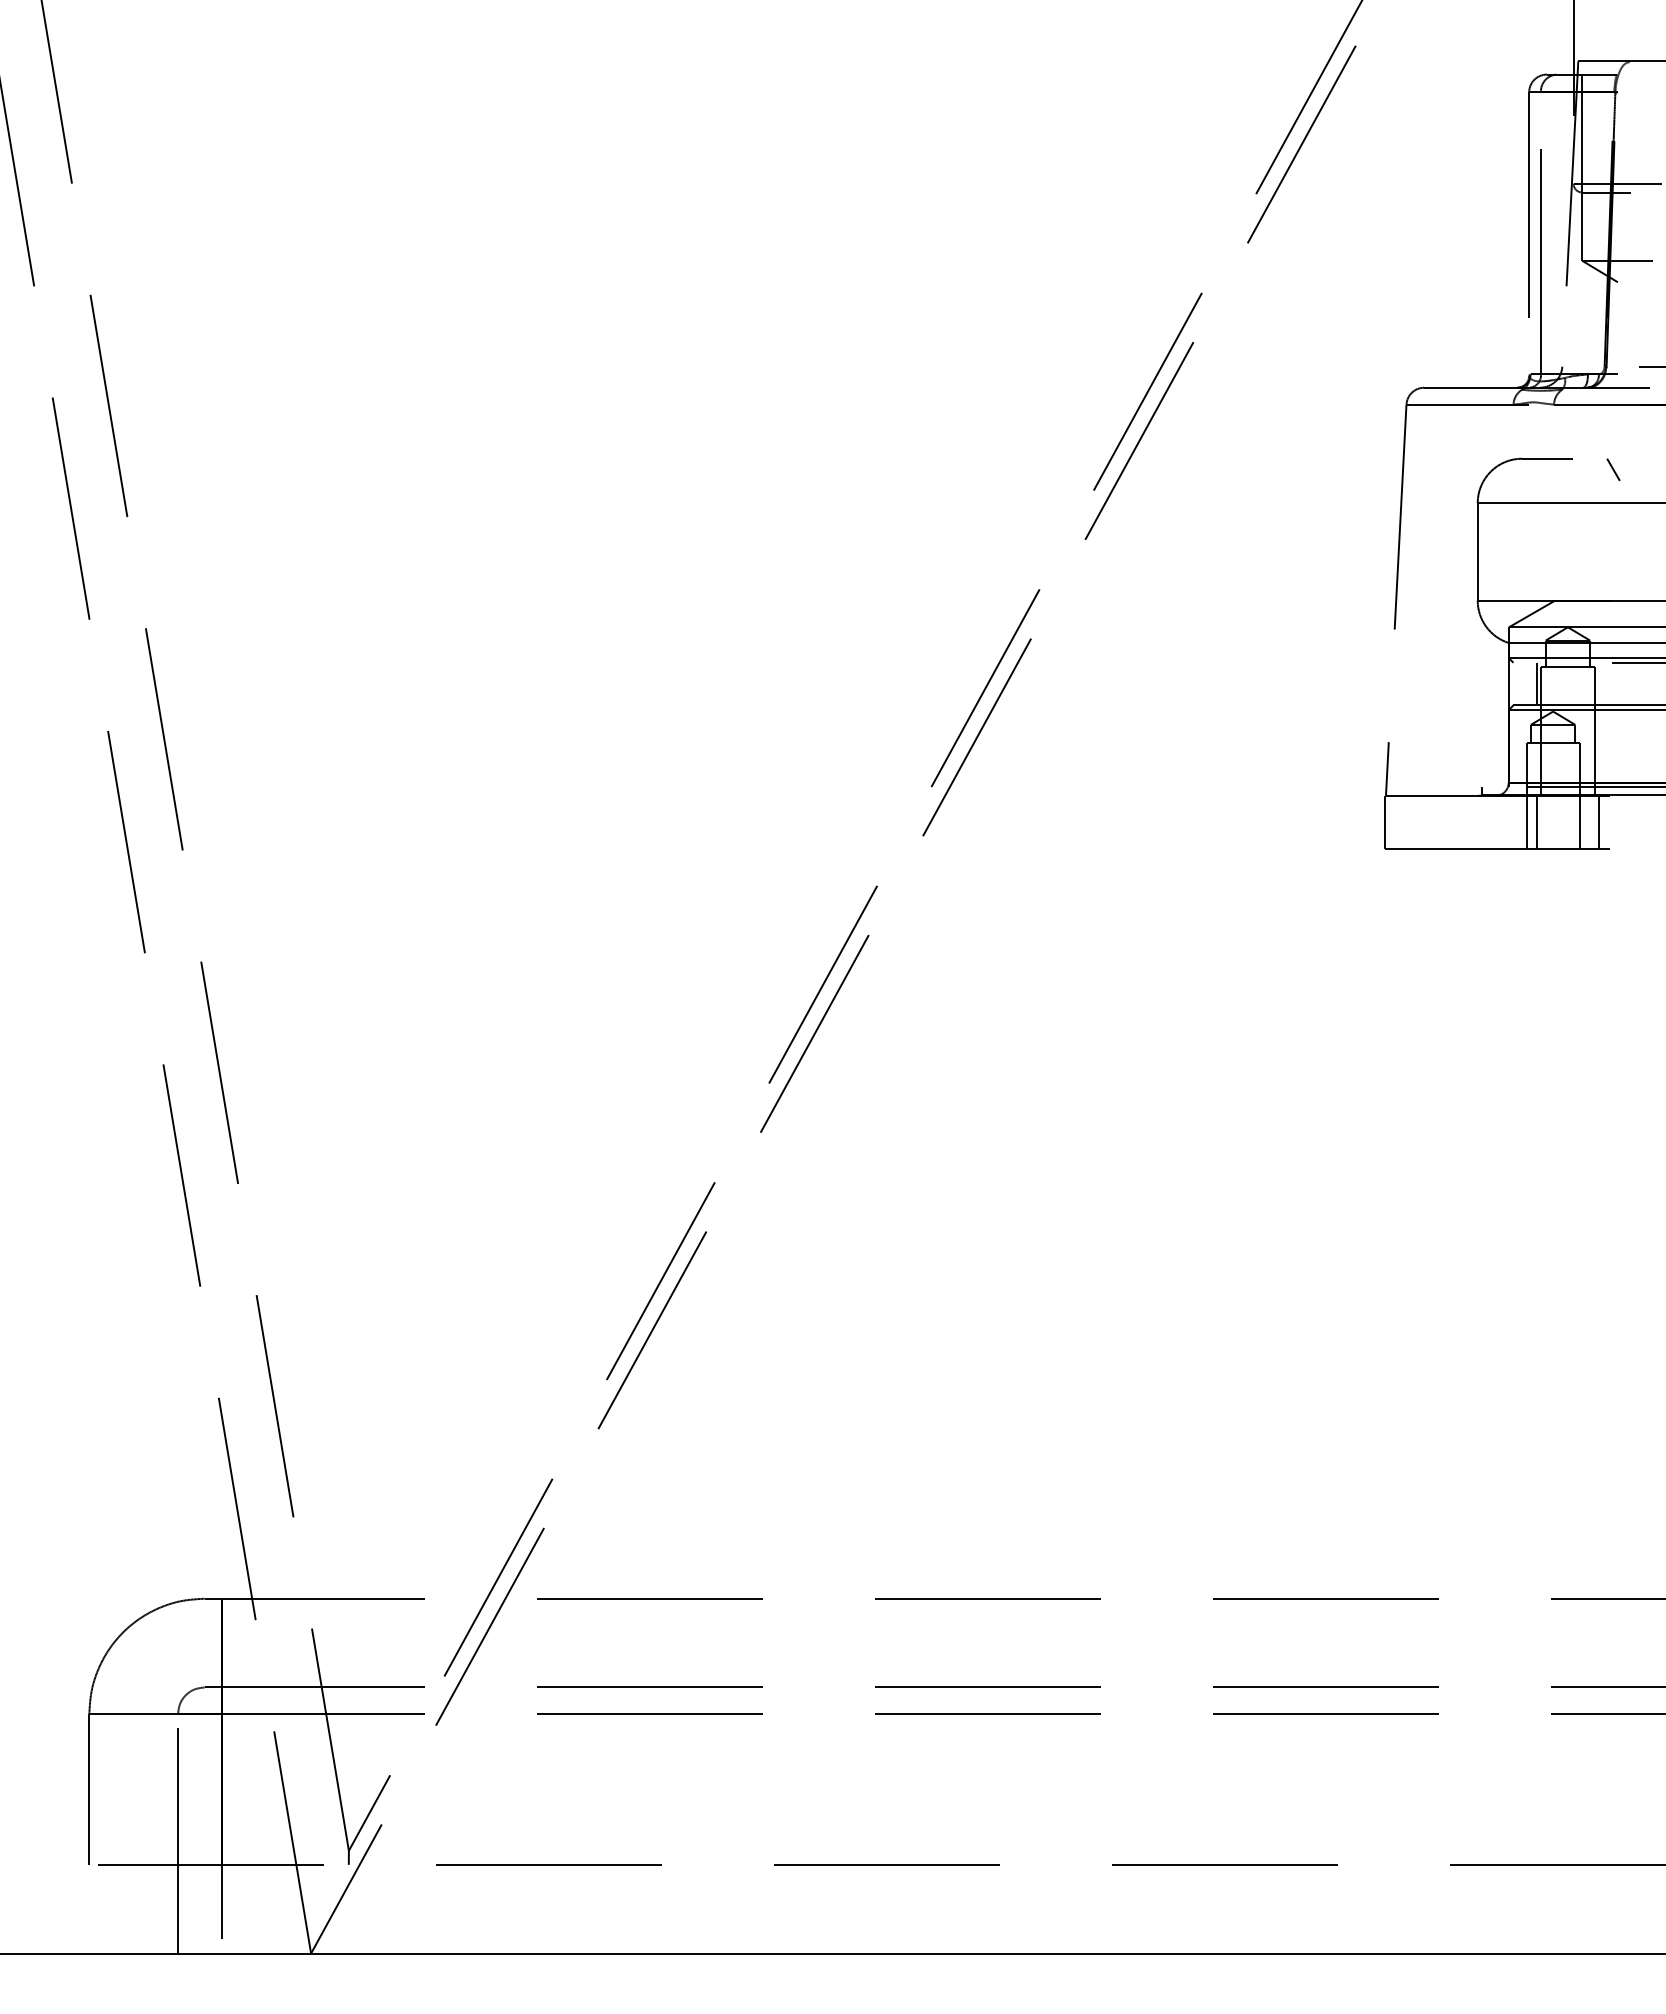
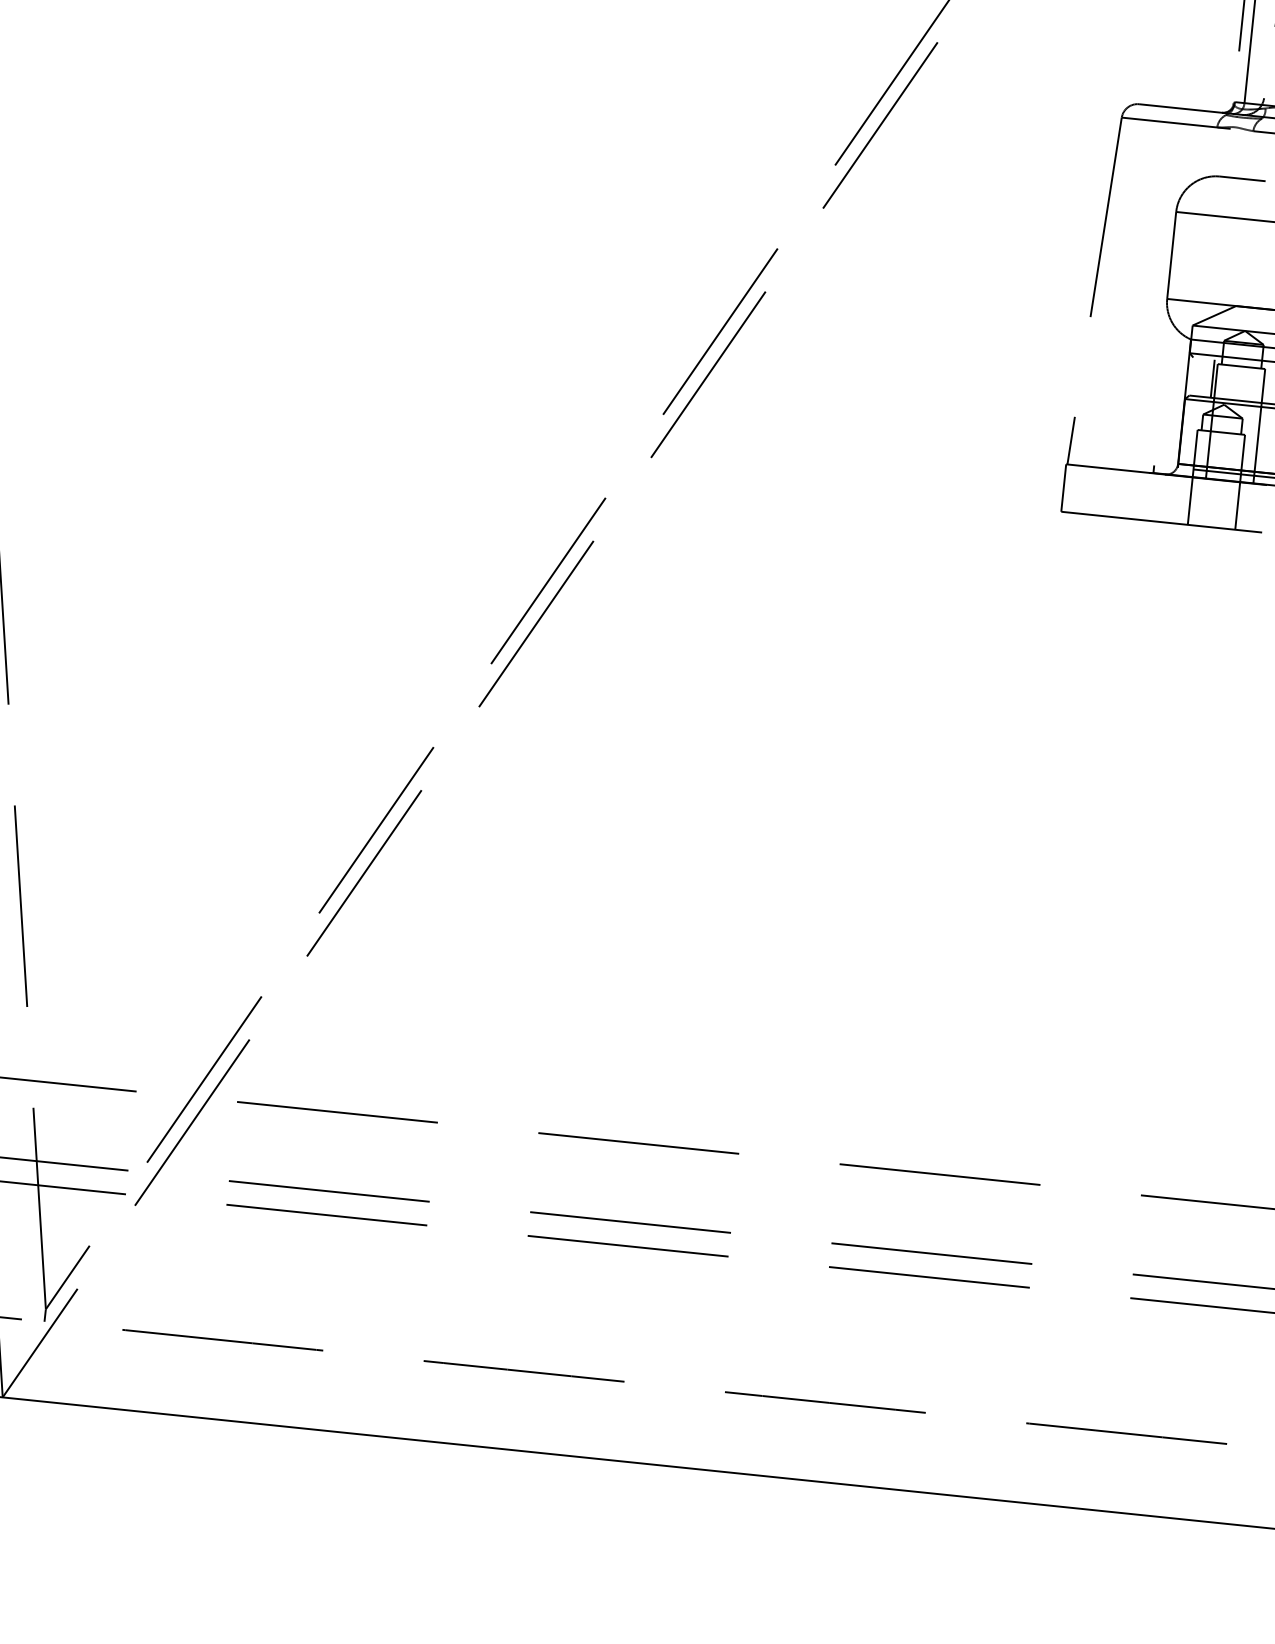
line: (1536, 822) -> (1199, 502), removed
line: (1598, 822) -> (1254, 507), removed

